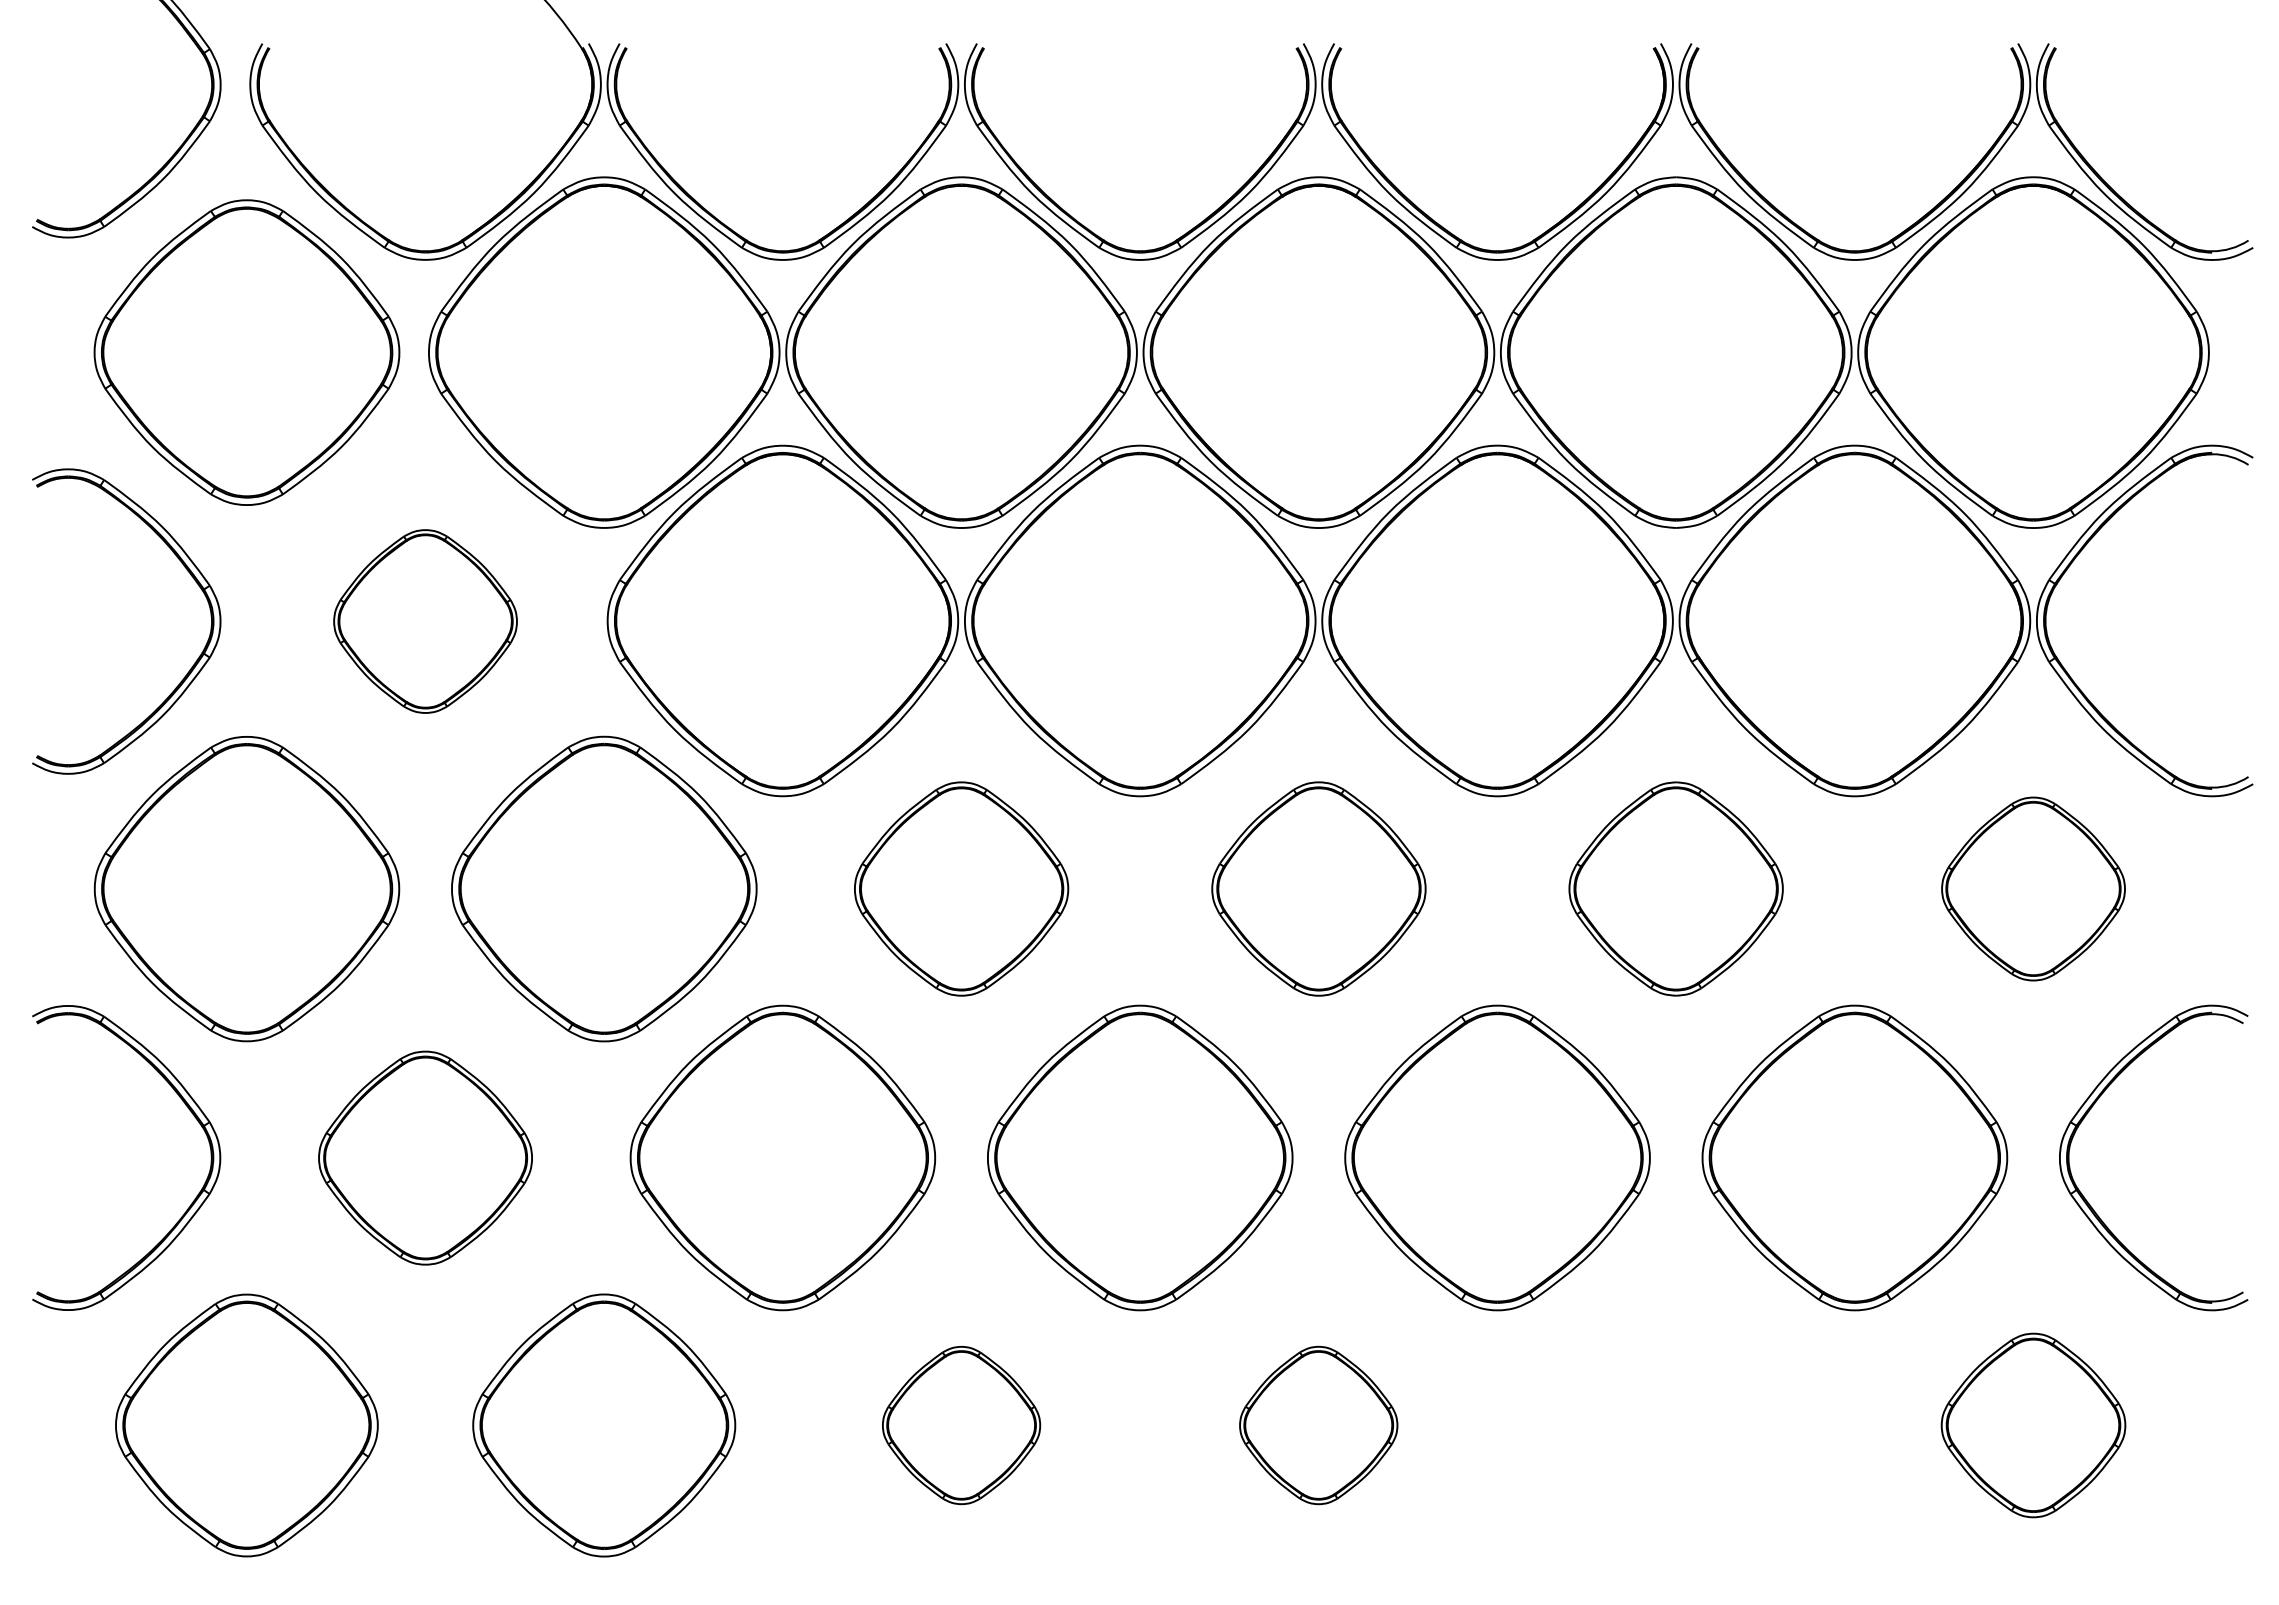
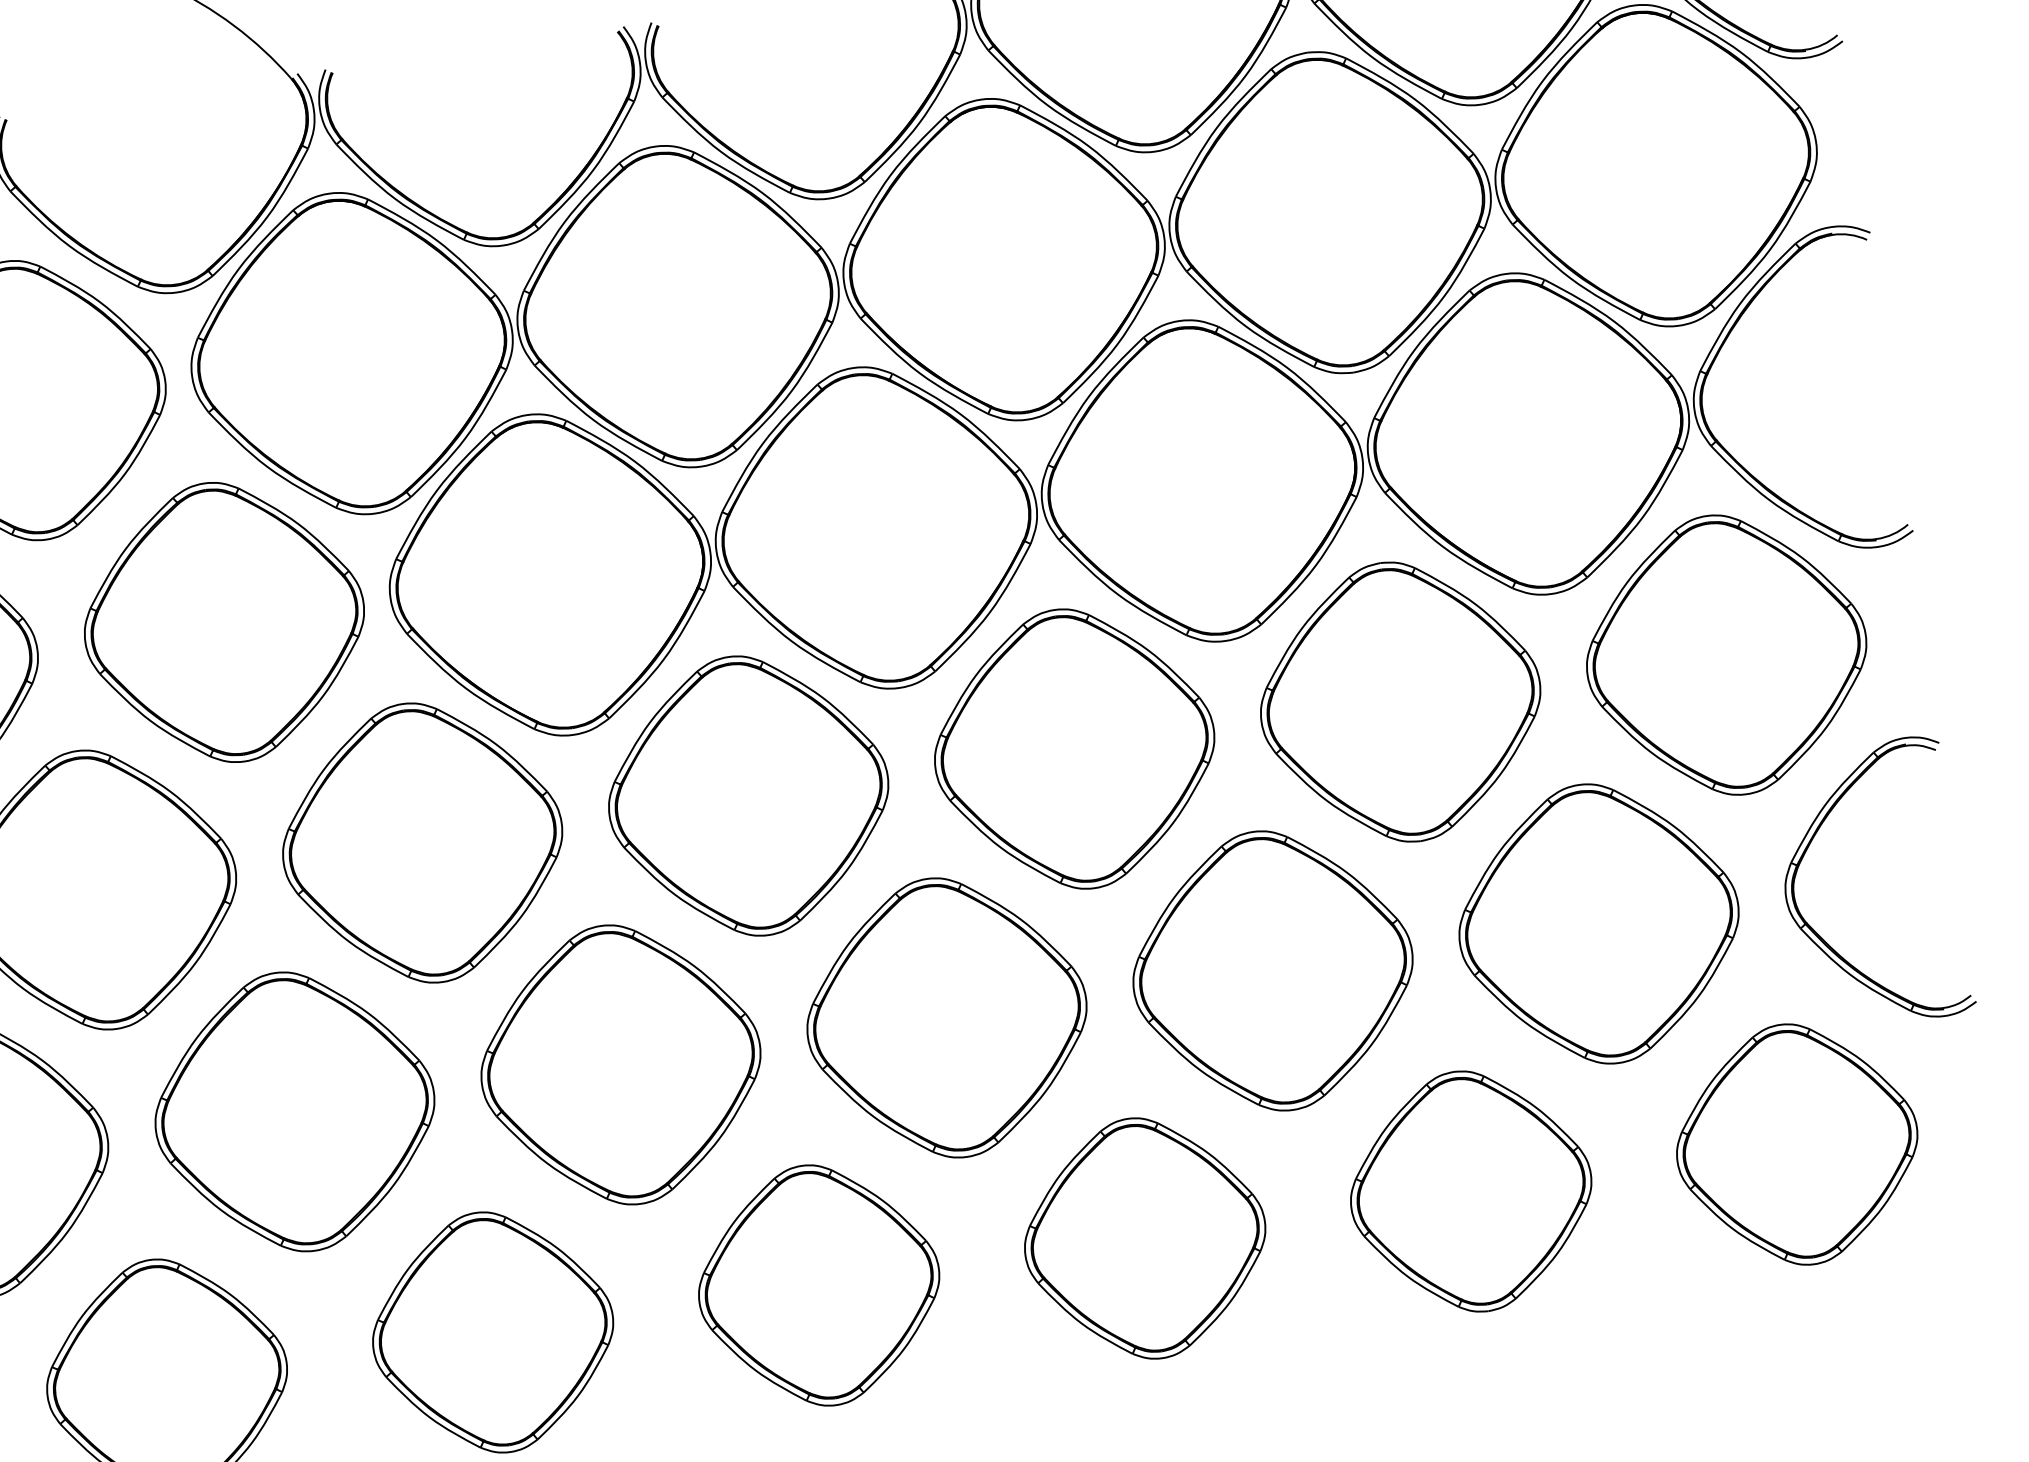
part: (425, 621) -> (224, 622), size x1.67
part: (961, 888) -> (748, 795), size x1.43
part: (1318, 888) -> (1074, 748), size x1.43
part: (1675, 888) -> (1399, 701), size x1.43
part: (2033, 888) -> (1726, 654), size x1.67
part: (425, 1158) -> (294, 1112), size x1.43
part: (961, 1425) -> (819, 1285), size x1.67
part: (1318, 1425) -> (1144, 1238), size x1.67
part: (1676, 1425) -> (1471, 1191), added
part: (2033, 1425) -> (1797, 1144), size x1.43

